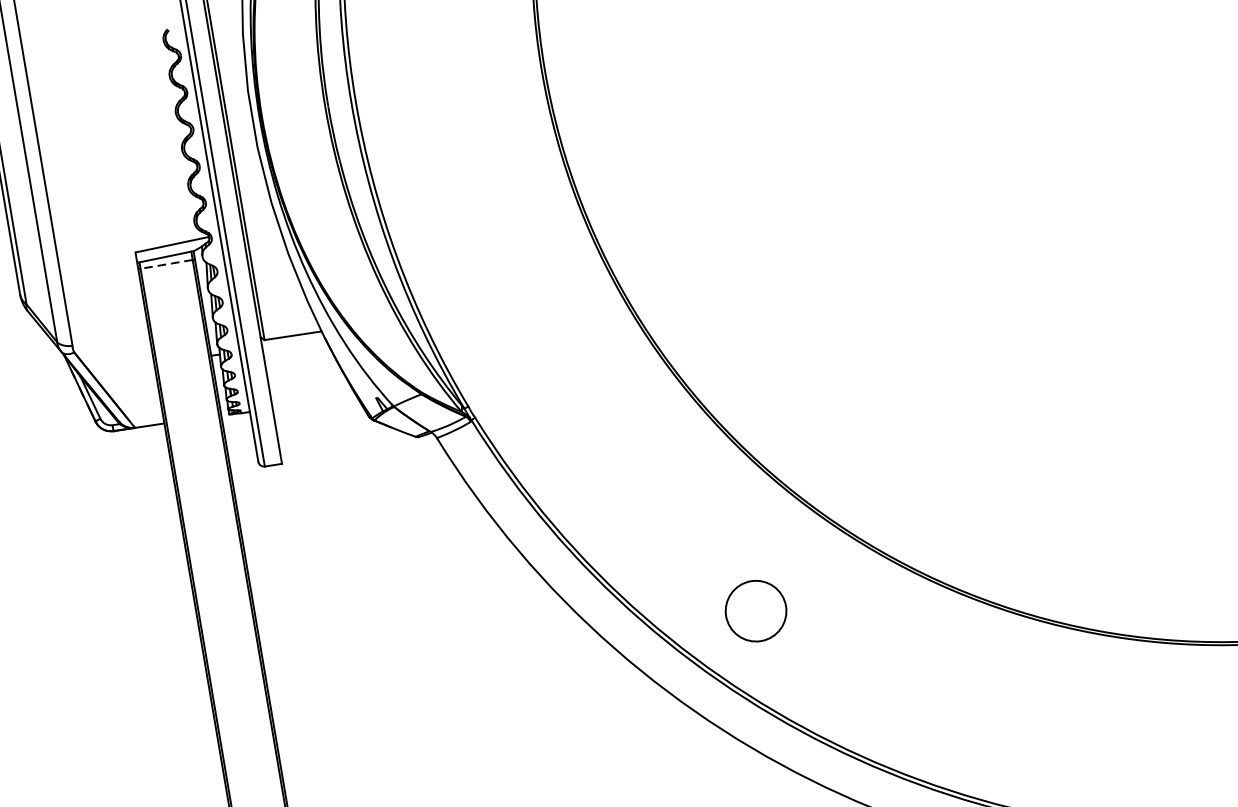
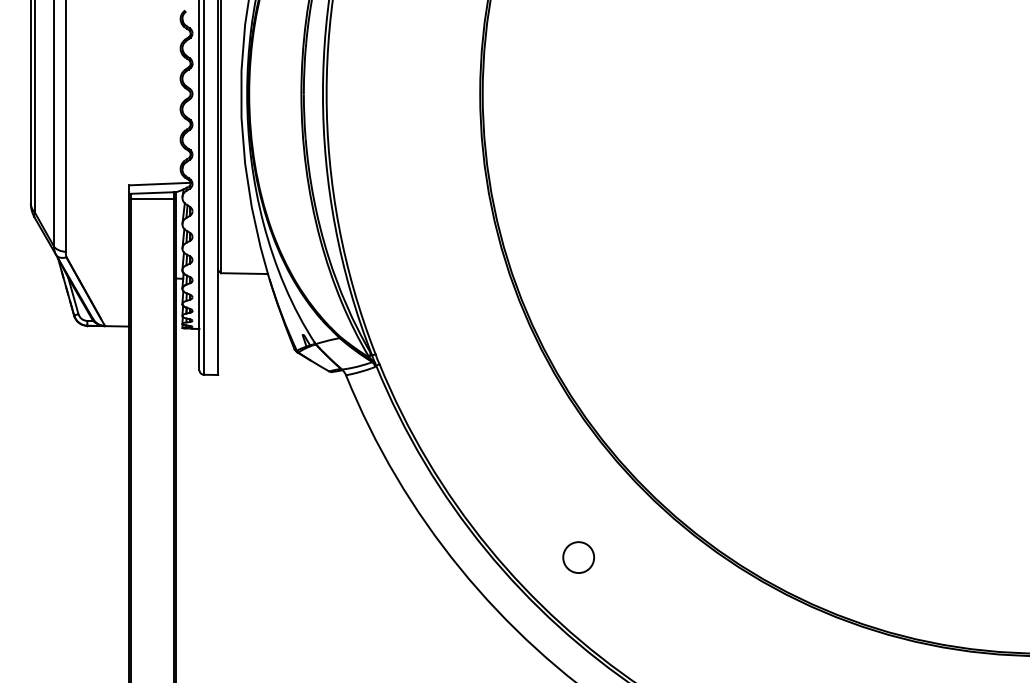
line: (166, 264) -> (152, 199), dashed -> solid
circle: (755, 611) -> (578, 557), size x0.62

